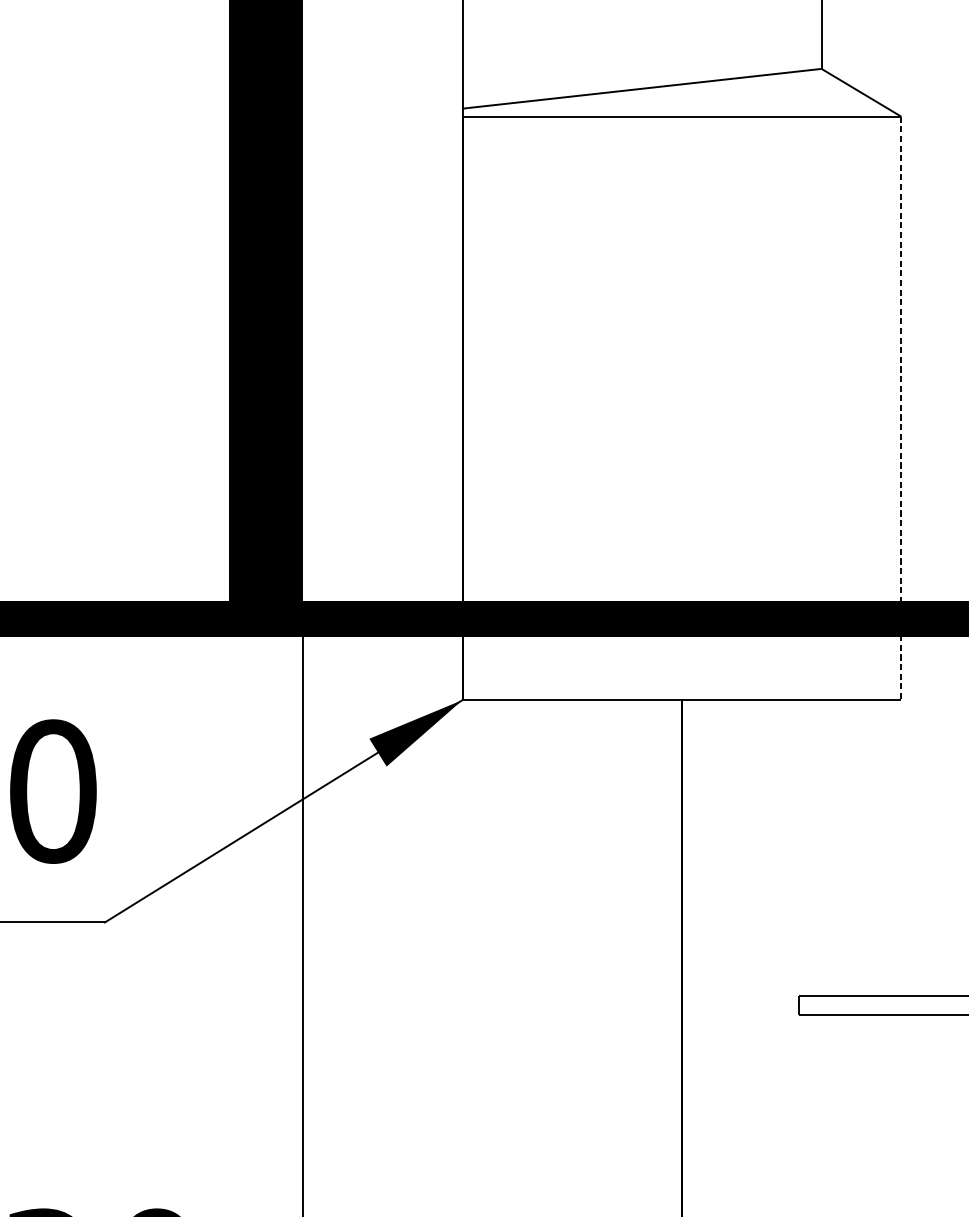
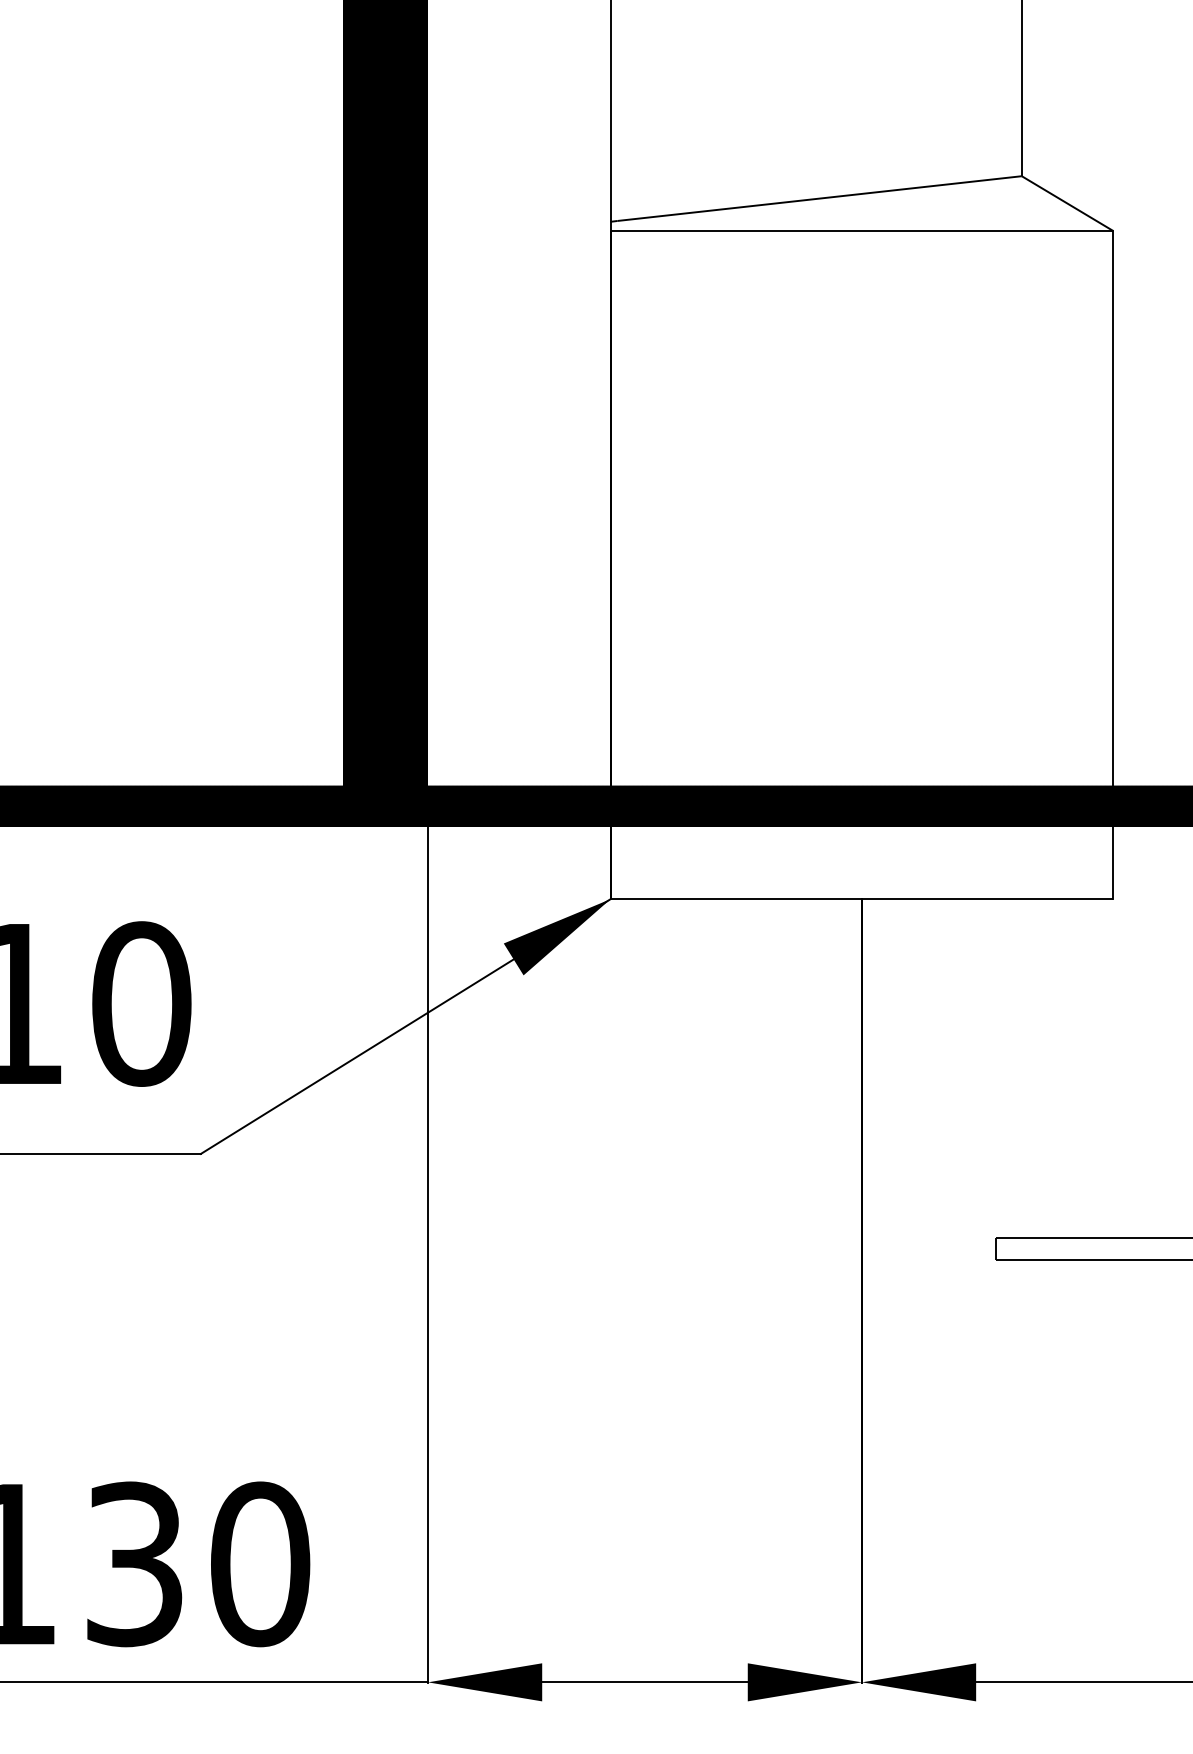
line: (901, 408) -> (1113, 565), dashed -> solid

